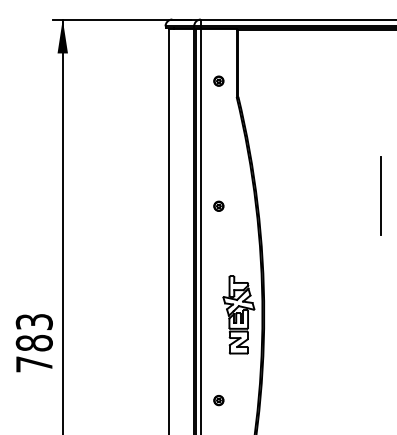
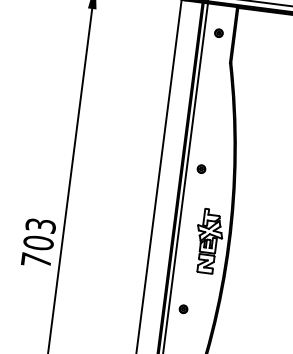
part: (218, 80) -> (218, 32), moved
part: (218, 205) -> (201, 168), moved
text: (34, 342) -> (38, 242), 783 -> 703

